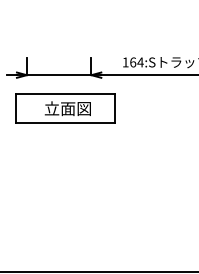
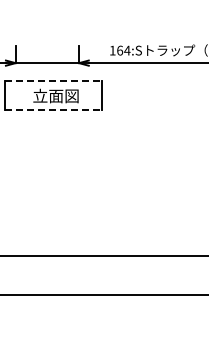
line: (66, 93) -> (54, 81), solid -> dashed
line: (66, 123) -> (54, 110), solid -> dashed

